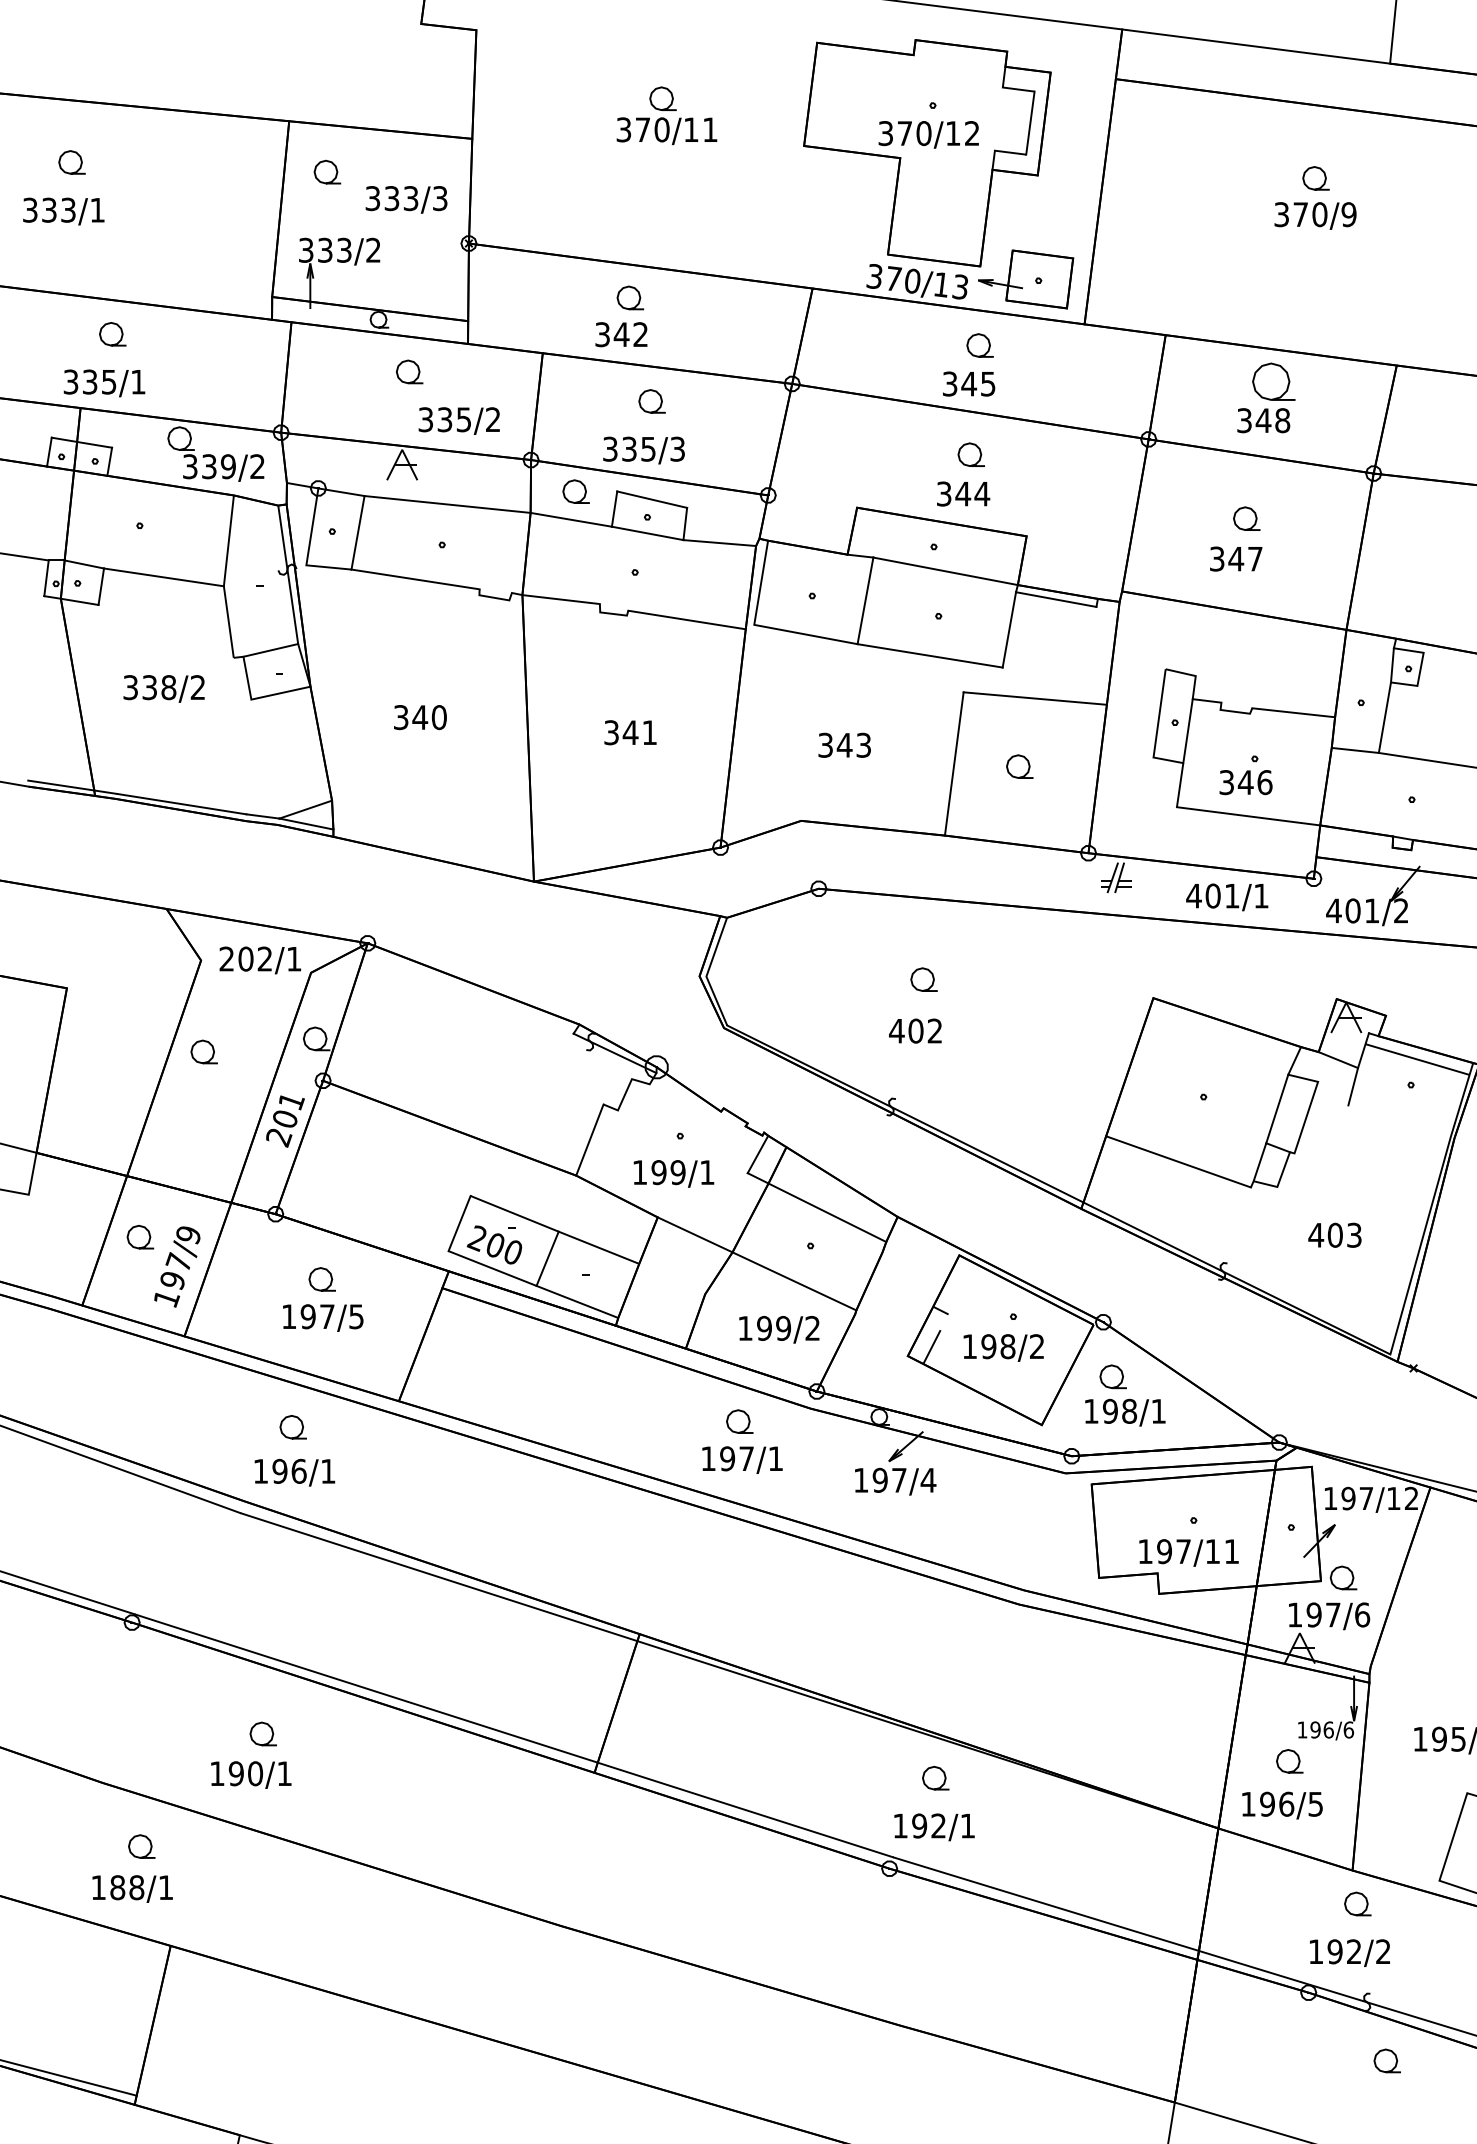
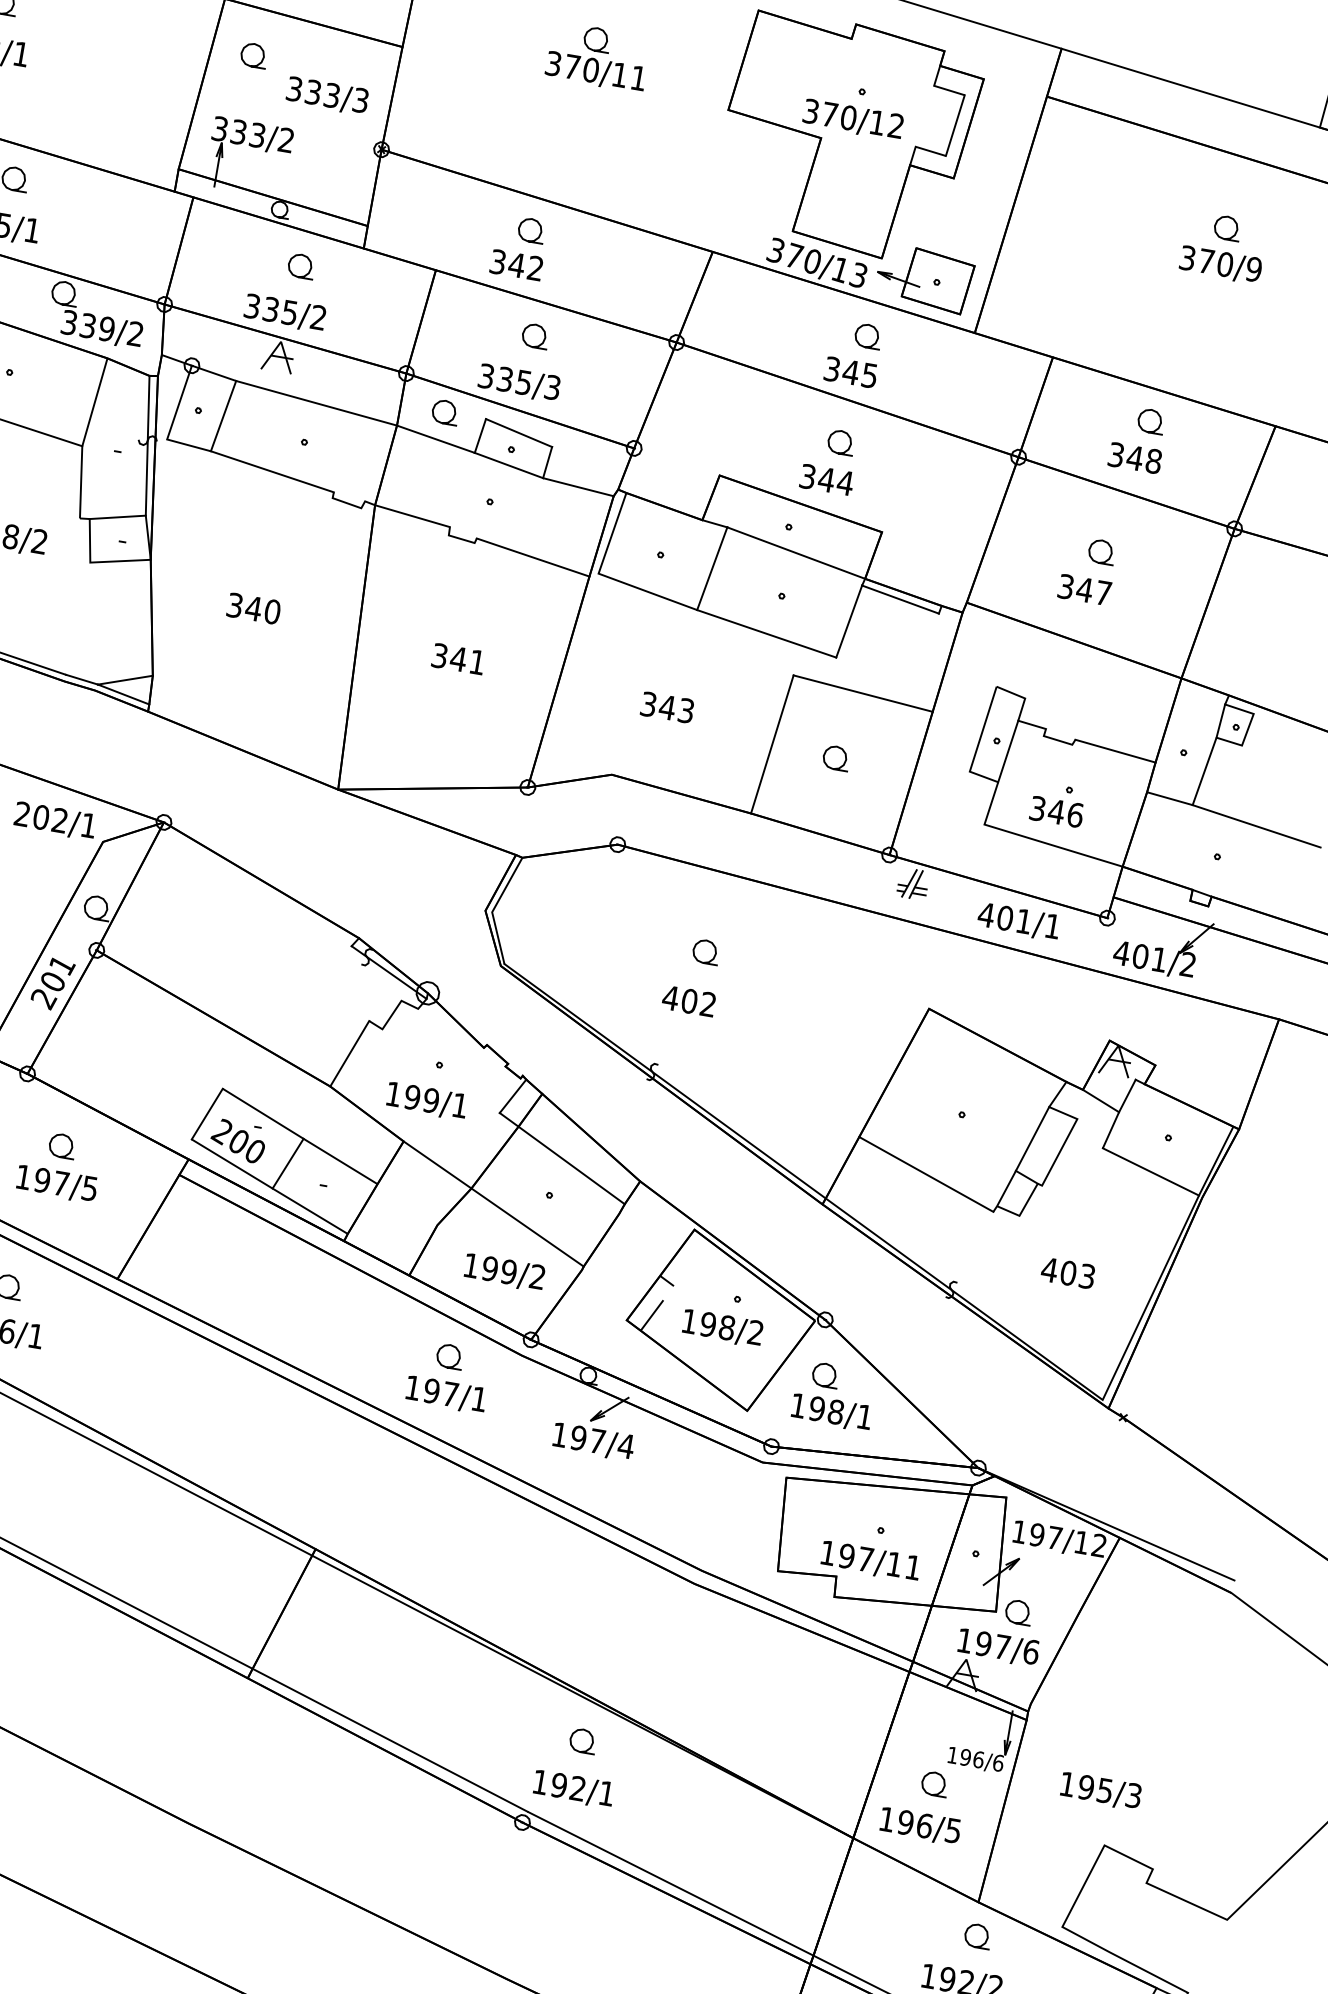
part: (1272, 381) -> (1150, 421), size x0.62
text: (458, 420) -> (284, 312), moved
line: (1417, 1059) -> (1150, 1171), moved

